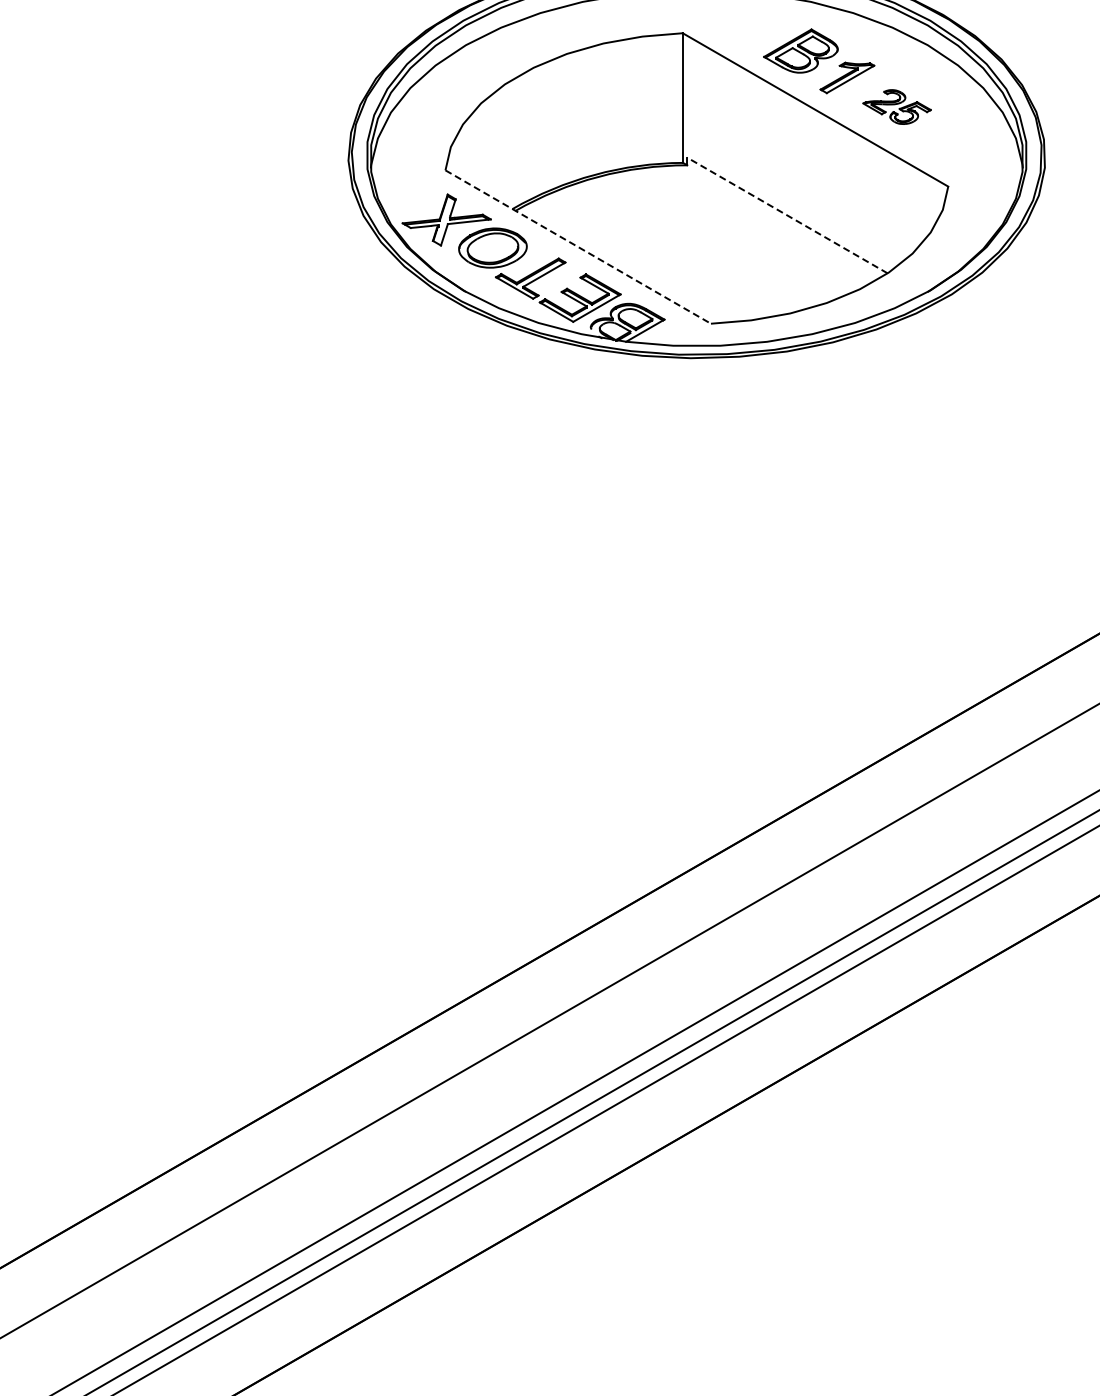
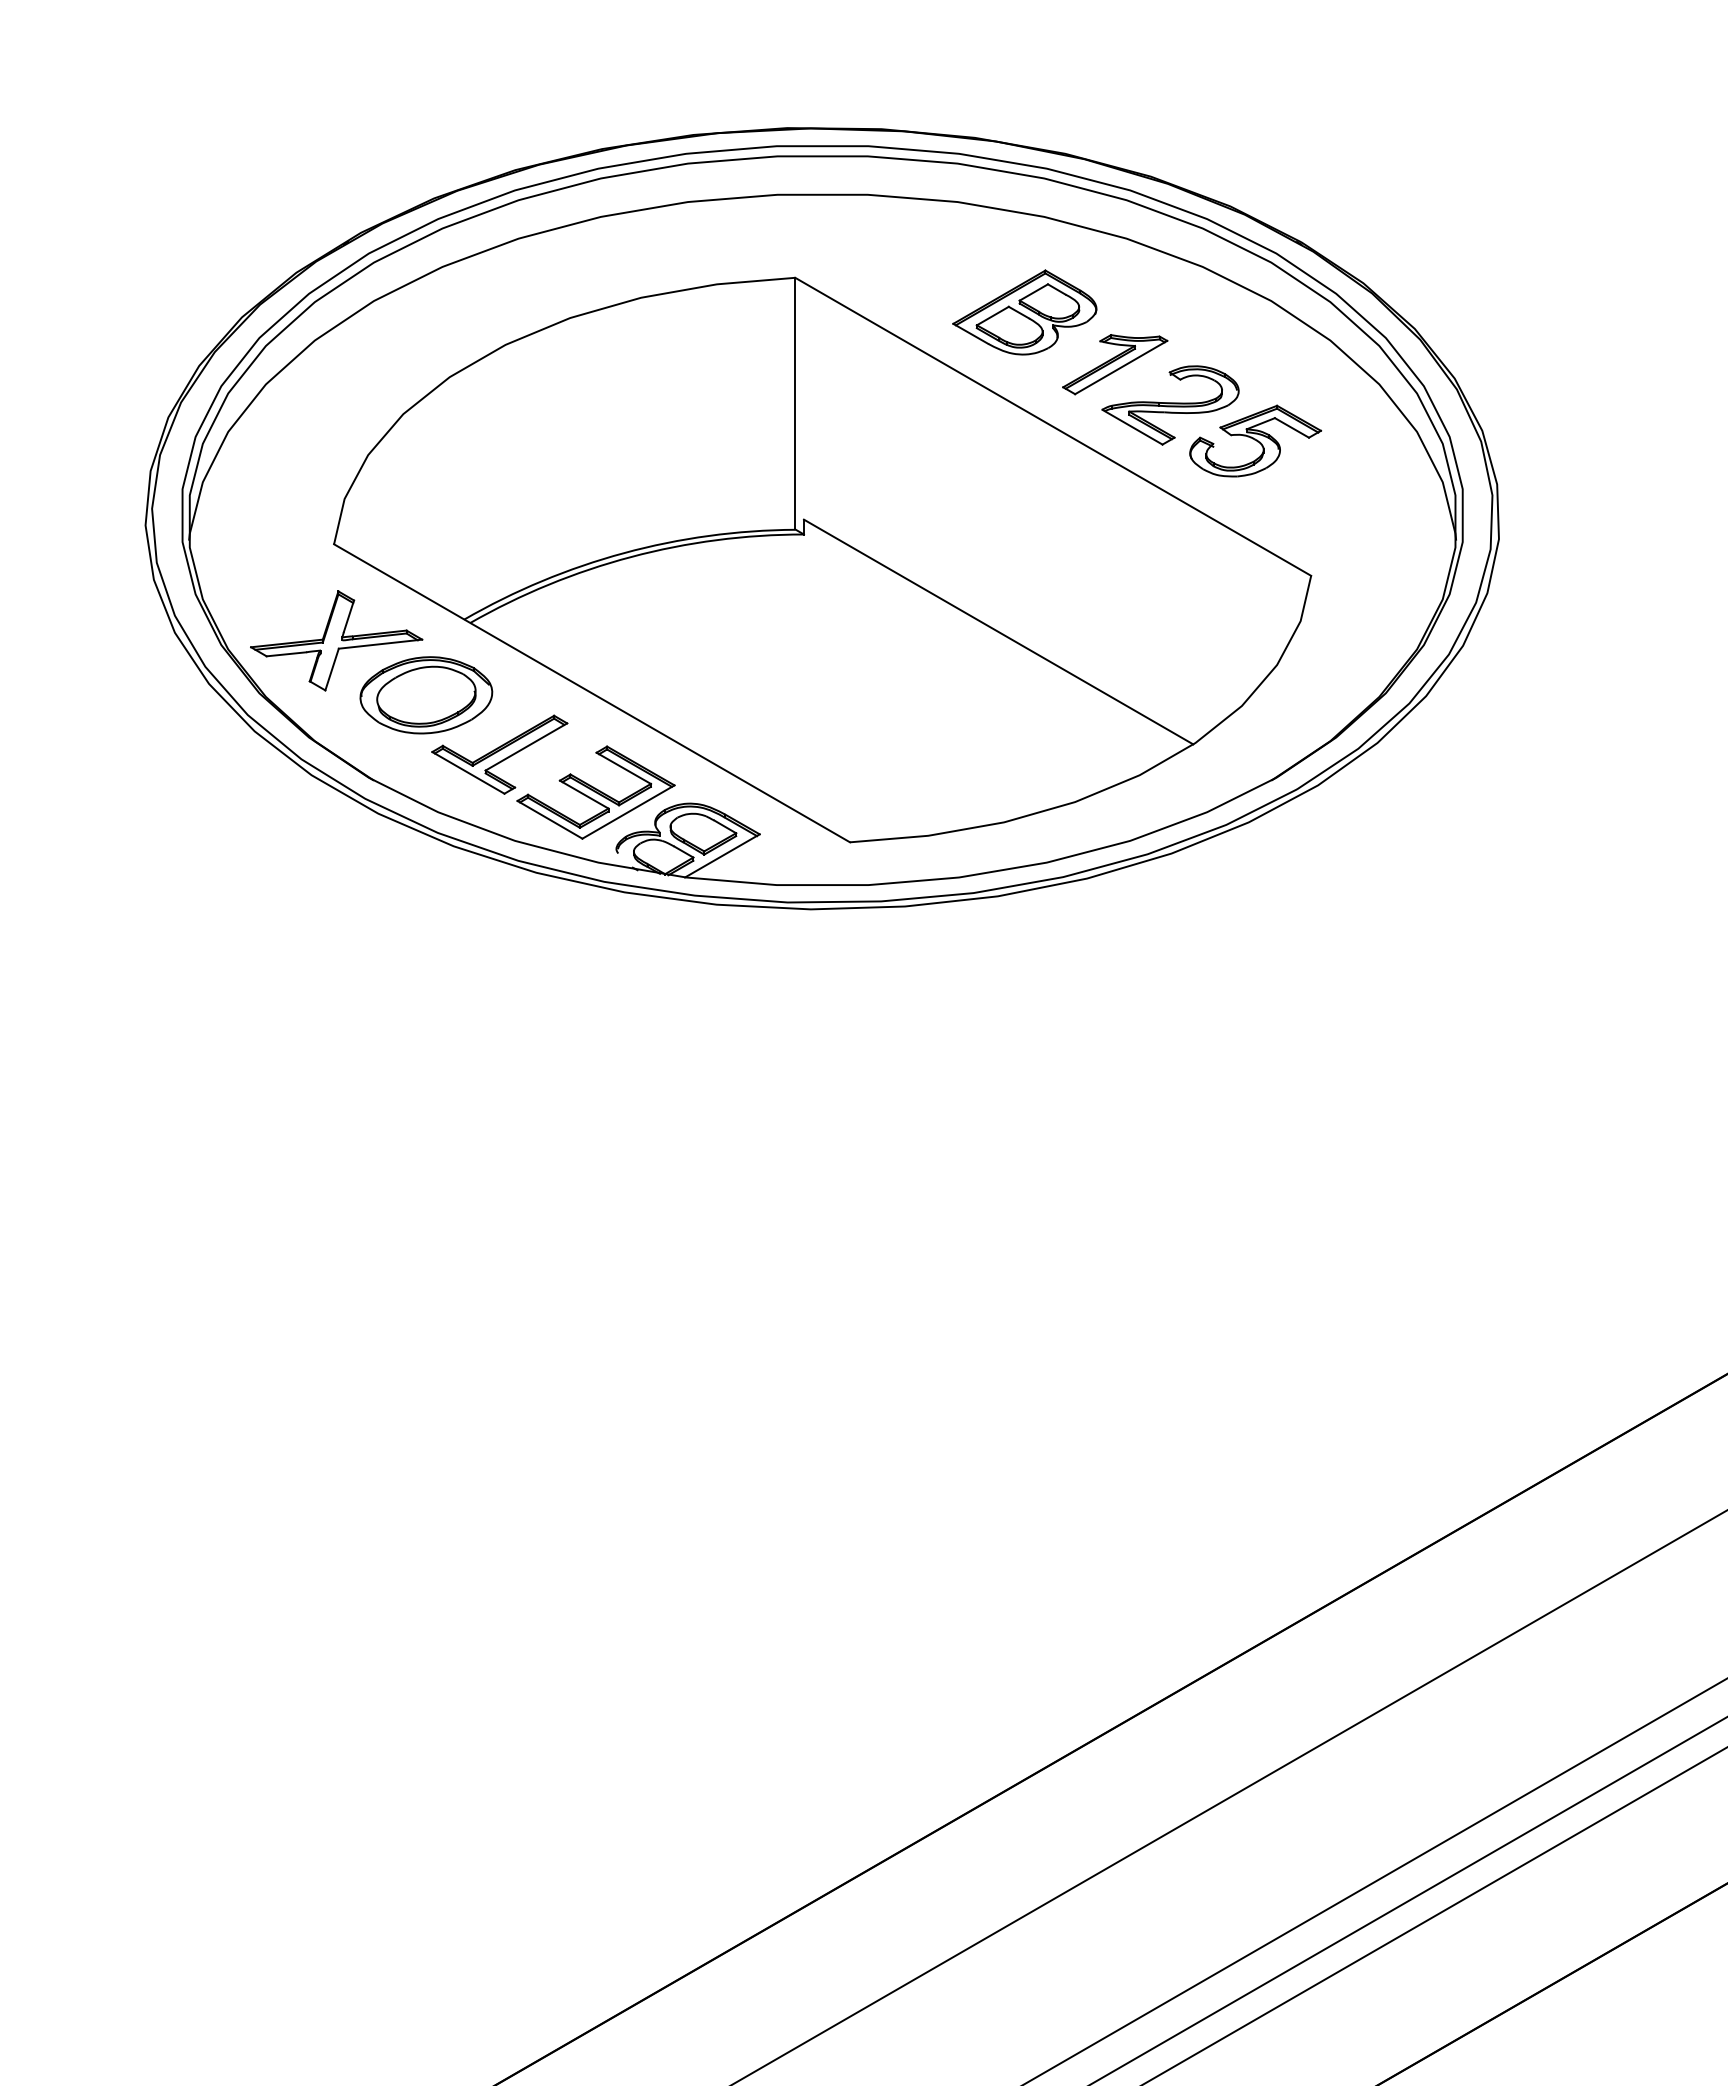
part: (896, 106) -> (1210, 420), size x1.67
line: (787, 215) -> (998, 631), dashed -> solid
line: (578, 247) -> (592, 694), dashed -> solid

